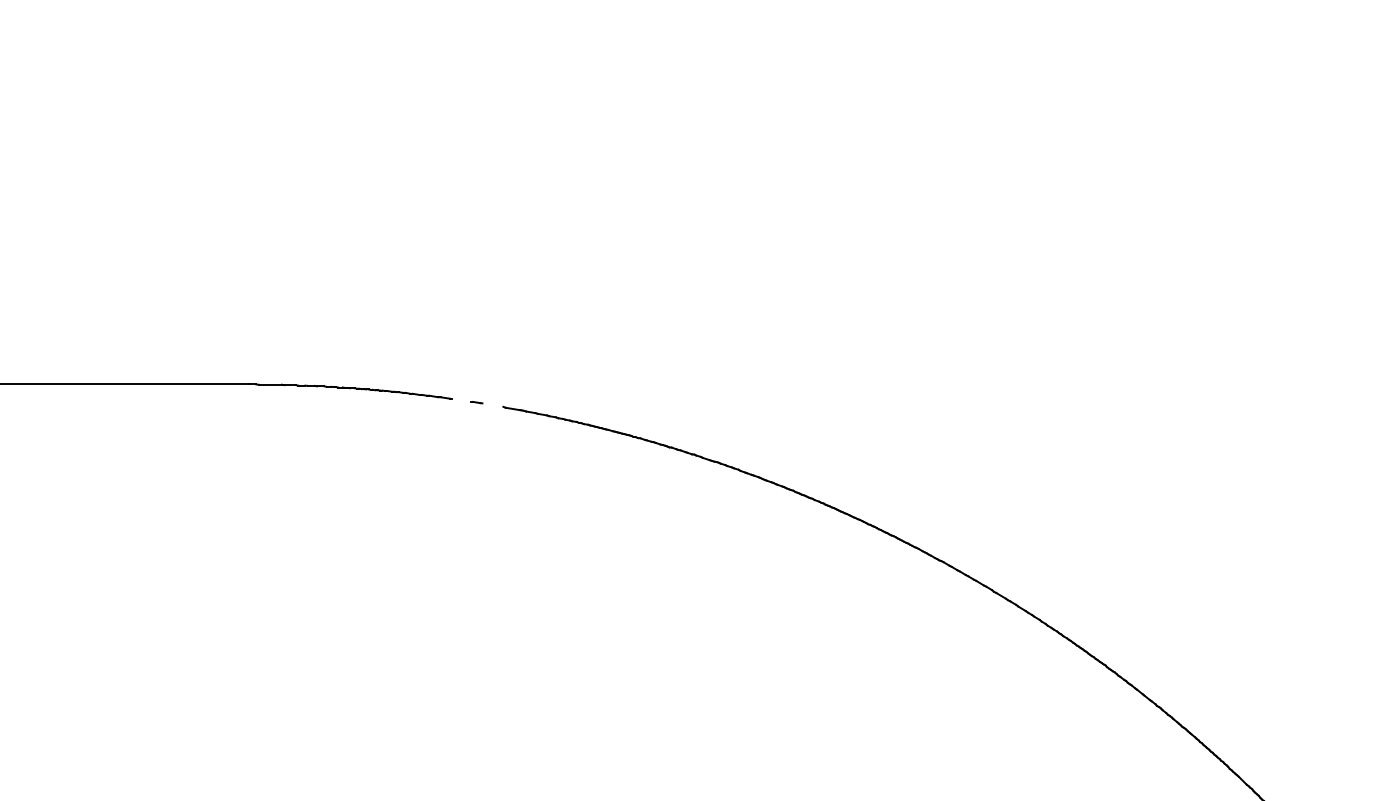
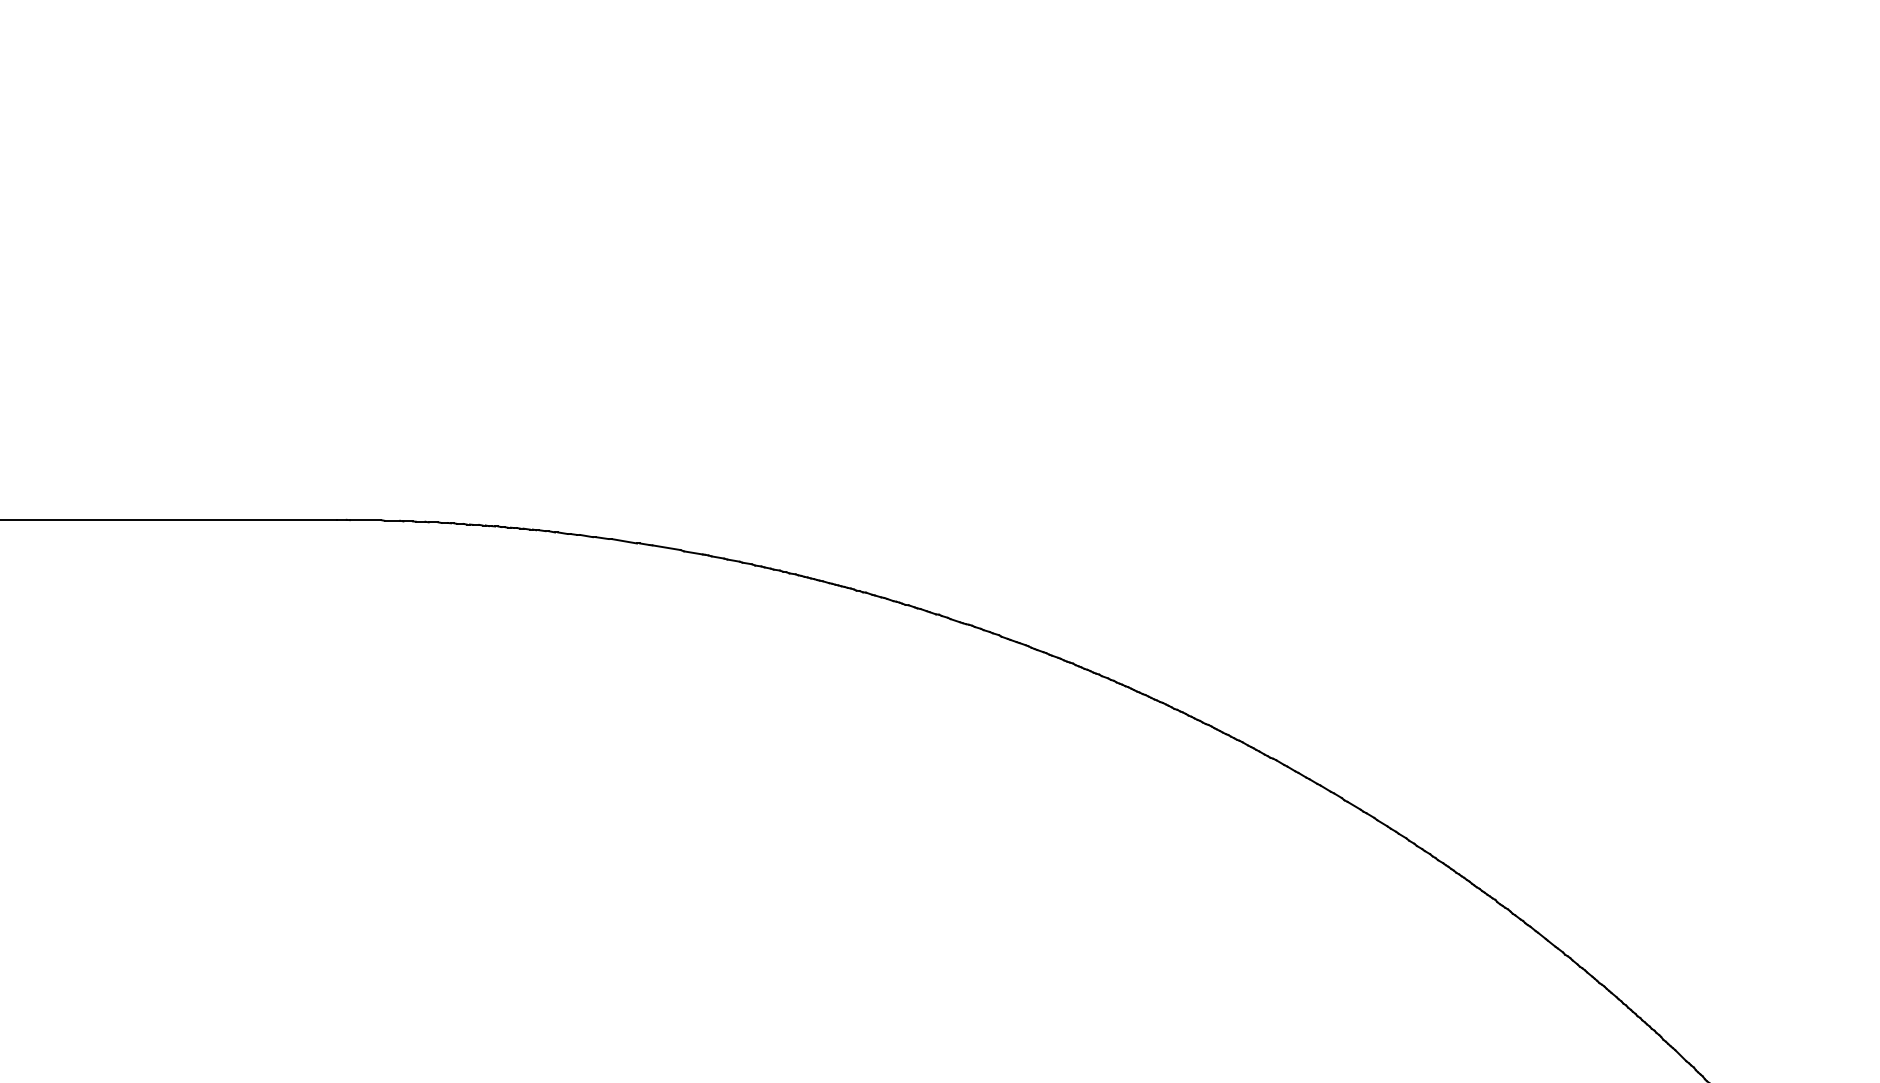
line: (461, 400) -> (623, 541), added
line: (492, 404) -> (666, 547), added

